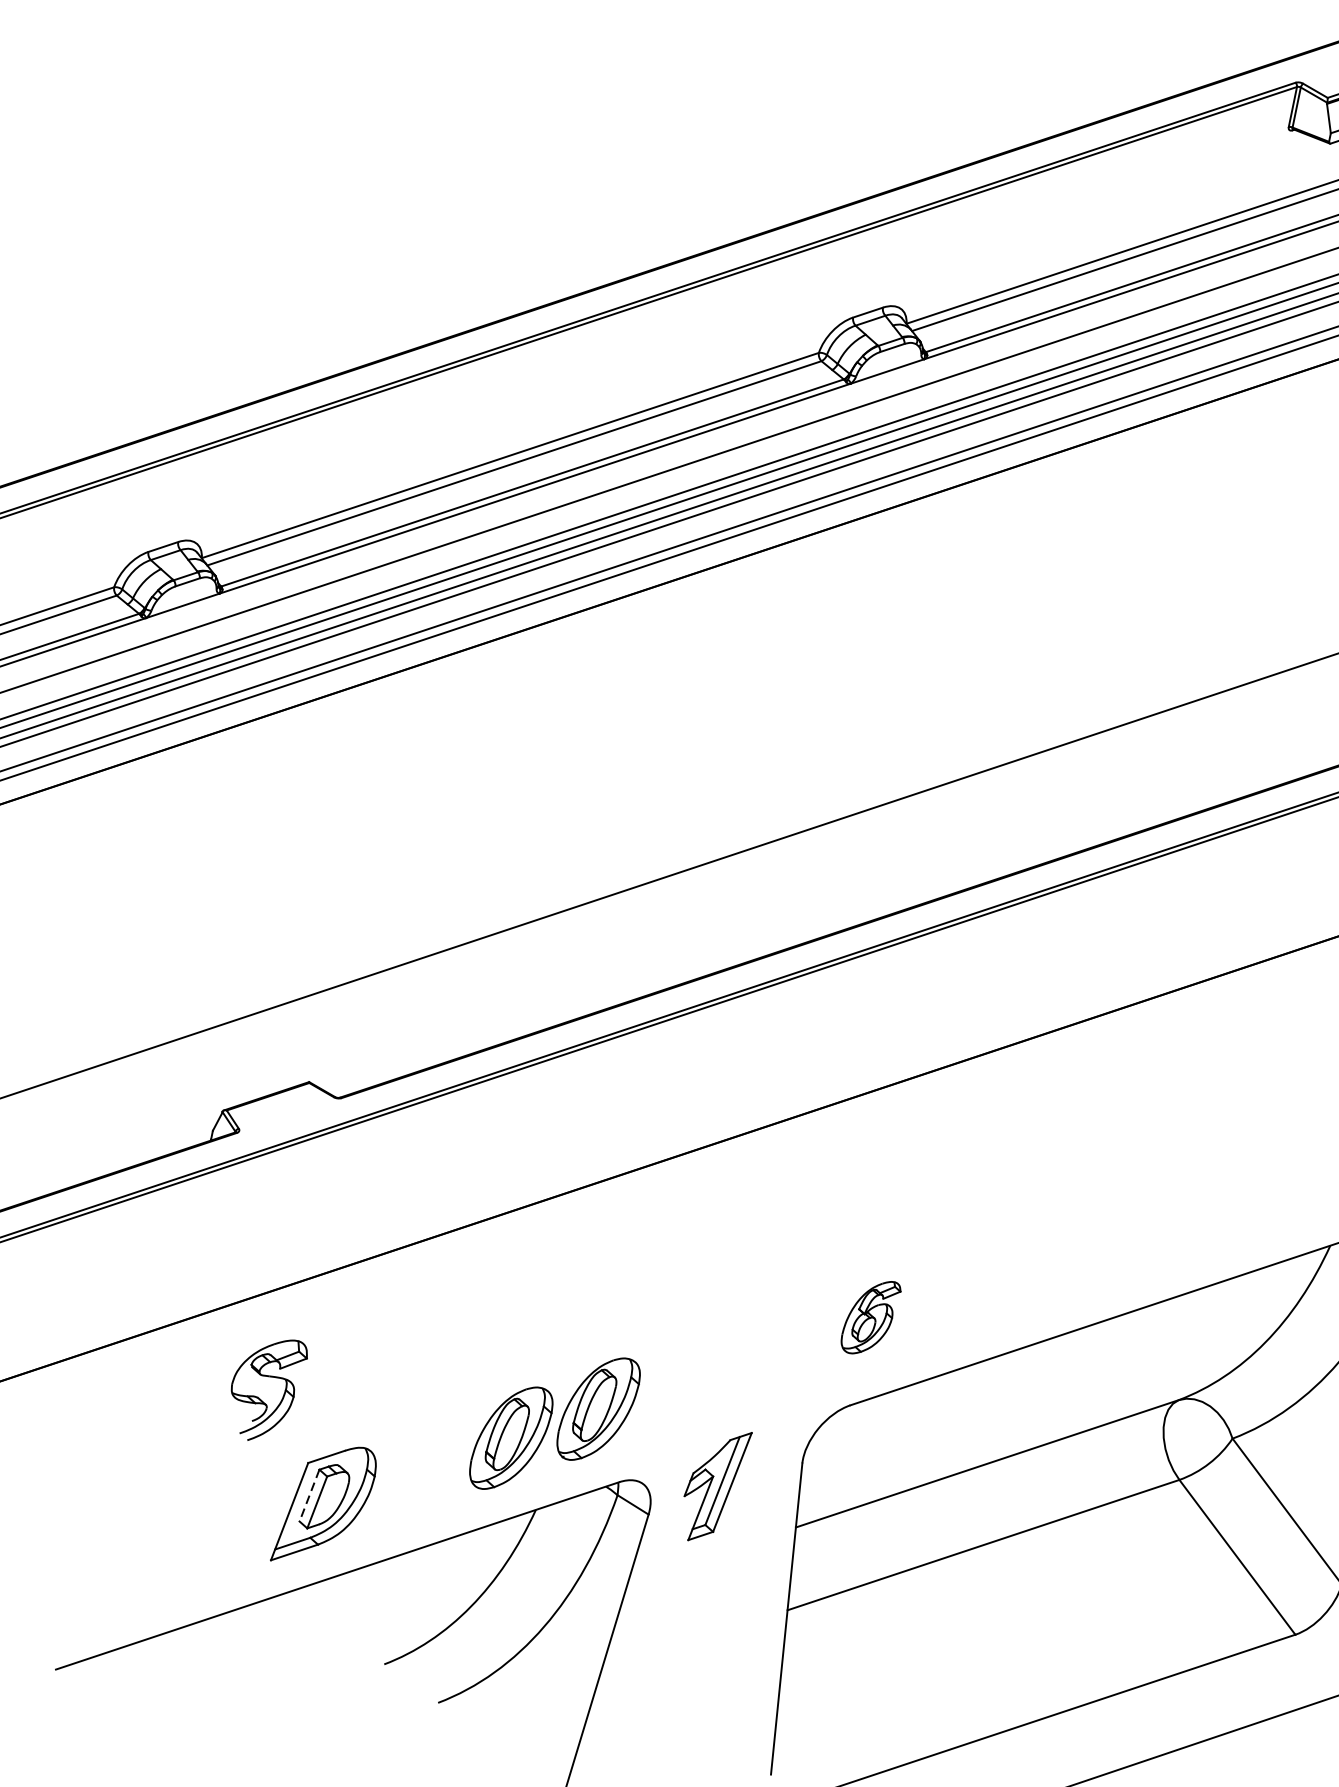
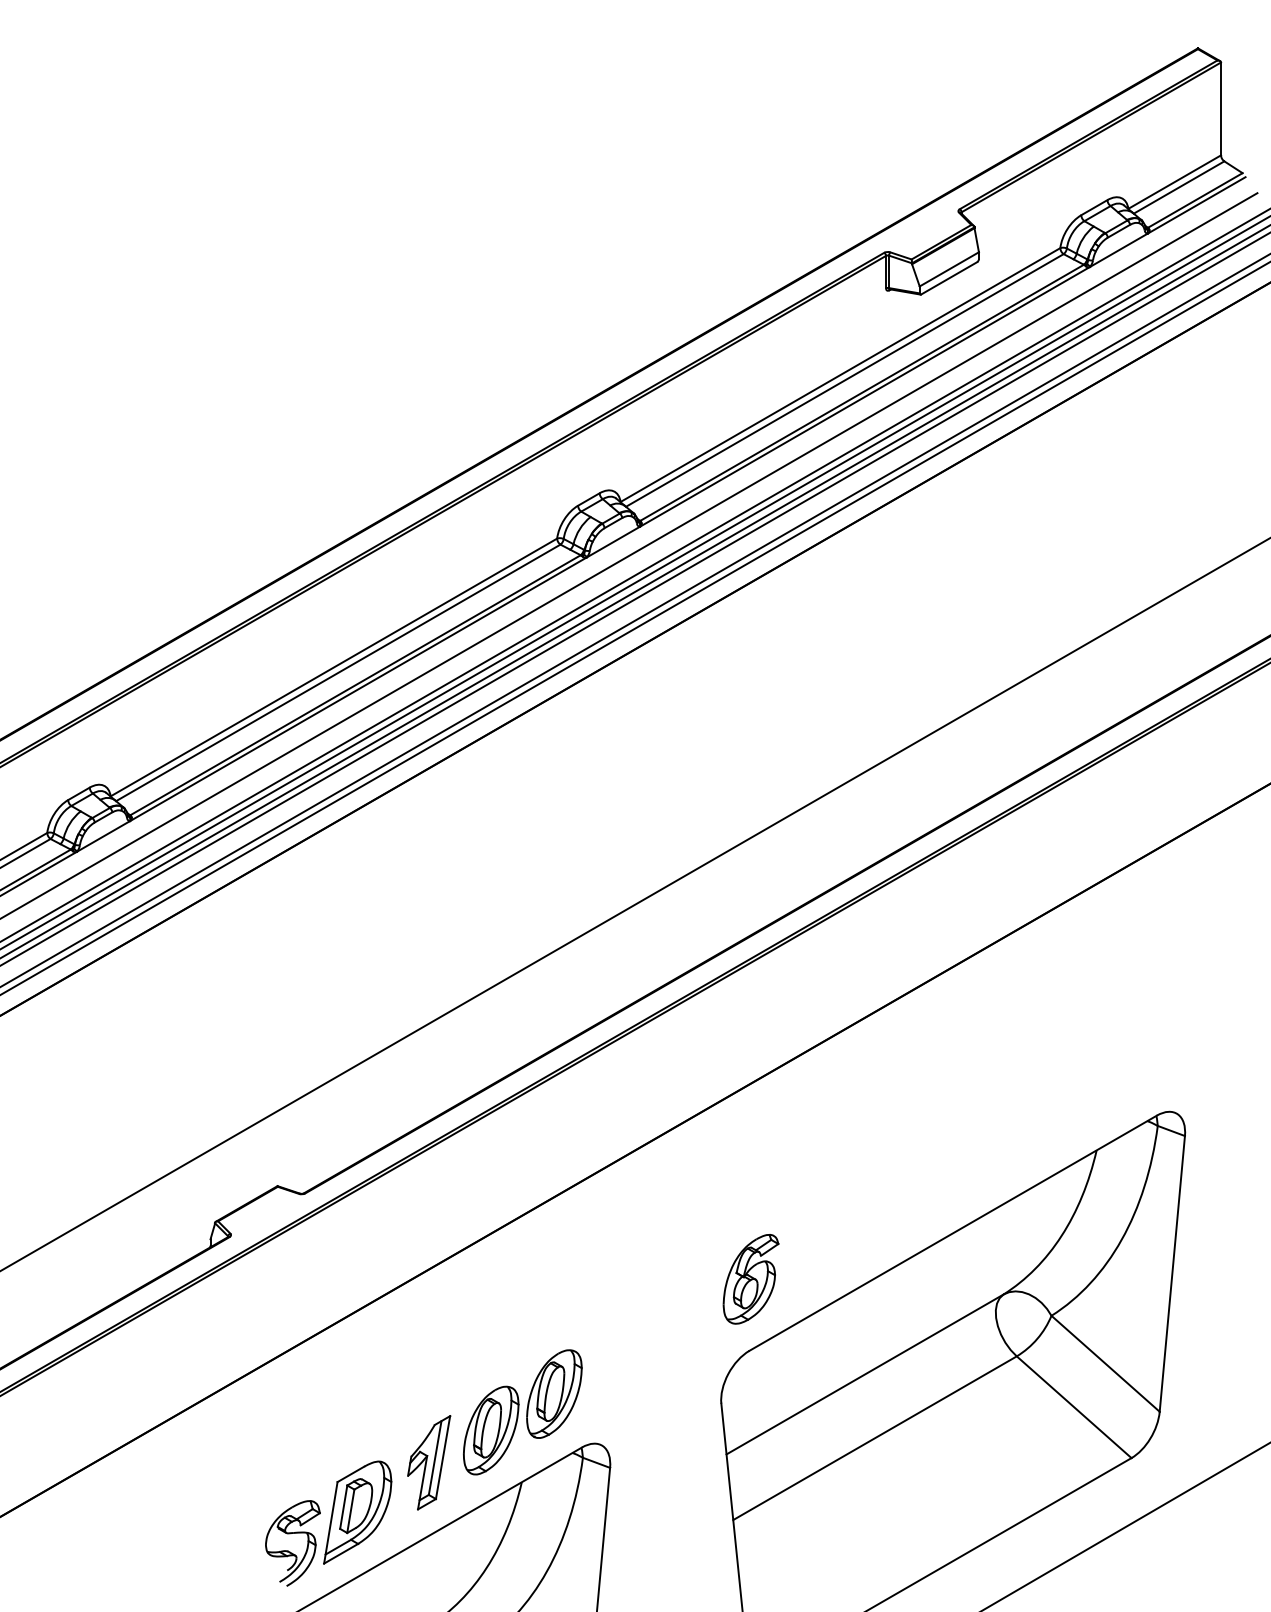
part: (869, 1317) -> (750, 1279), size x1.43
part: (258, 1396) -> (288, 1550), moved
part: (714, 1485) -> (429, 1462), moved
line: (309, 1495) -> (343, 1507), dashed -> solid

